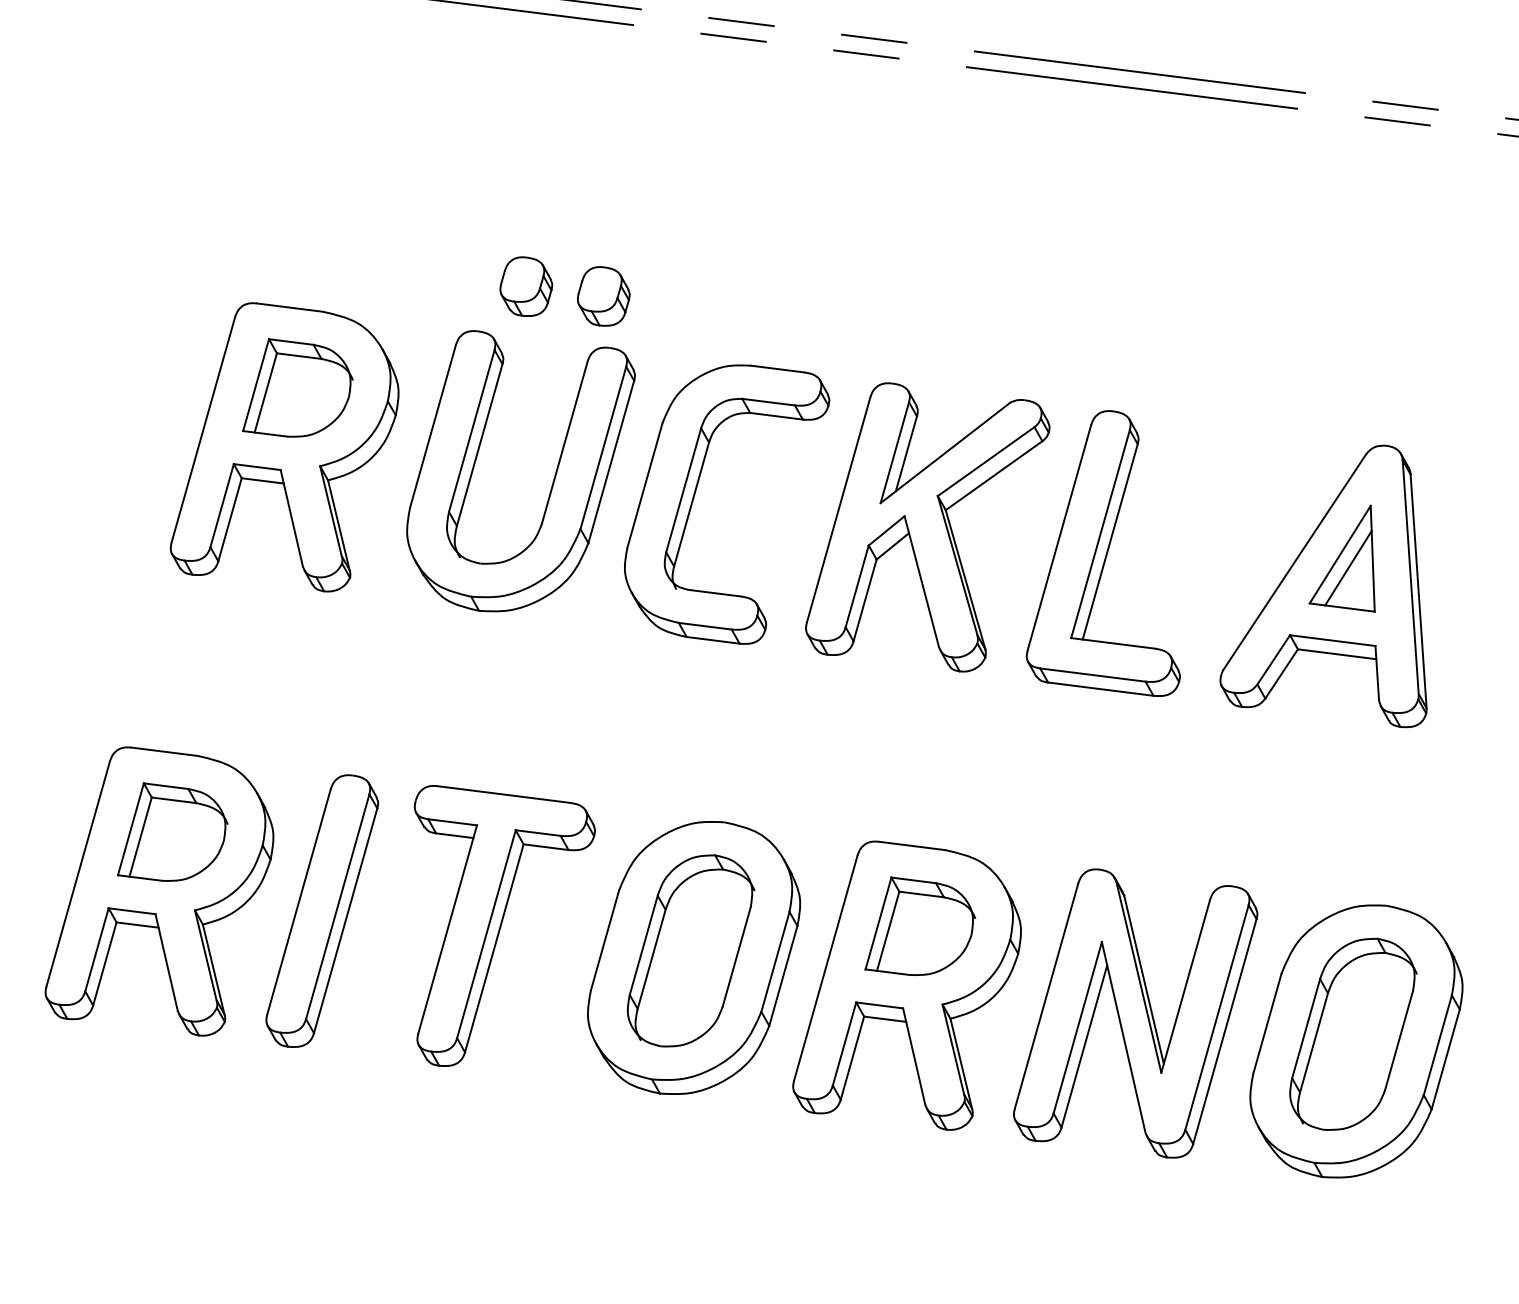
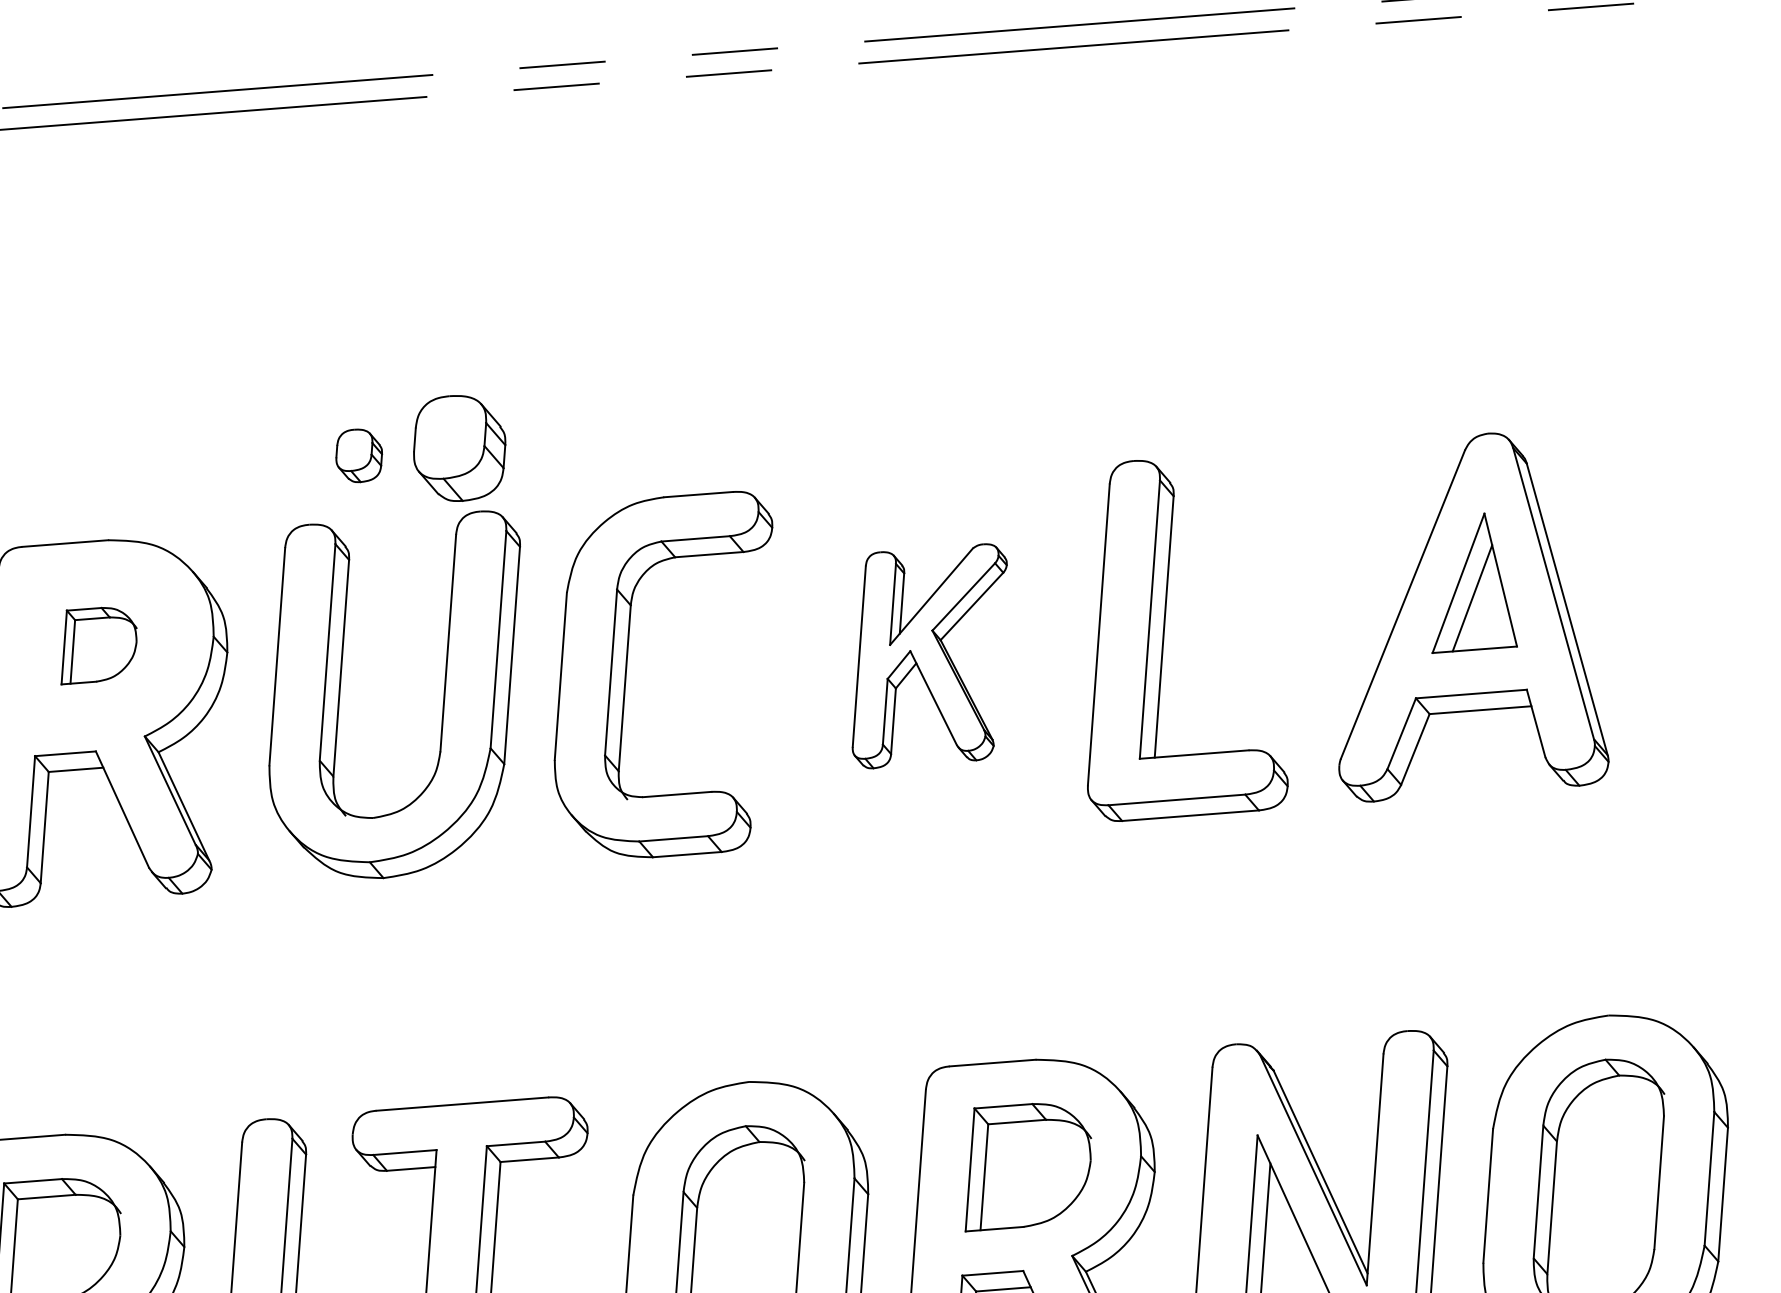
part: (526, 286) -> (359, 455), size x0.7
part: (603, 296) -> (459, 448), size x1.4
part: (297, 387) -> (95, 642), size x0.6
part: (927, 527) -> (929, 656), size x0.6

